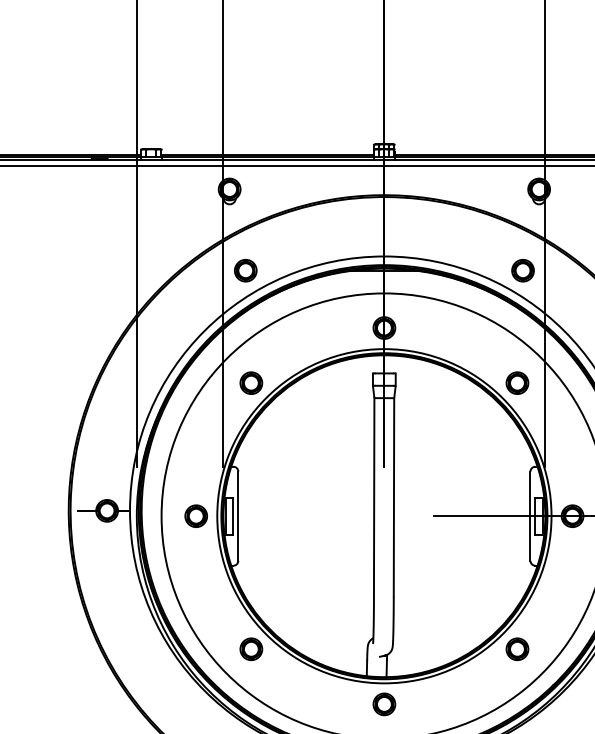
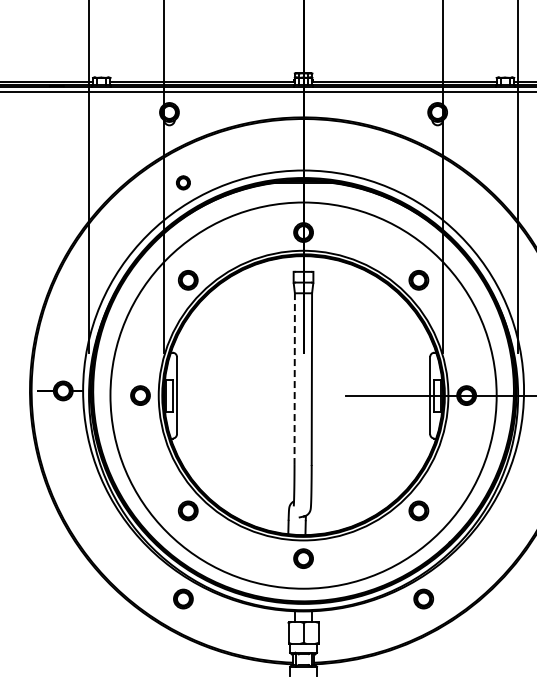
part: (245, 270) -> (183, 182), size x0.7
part: (522, 270) -> (423, 182), removed
line: (373, 497) -> (294, 379), solid -> dashed

